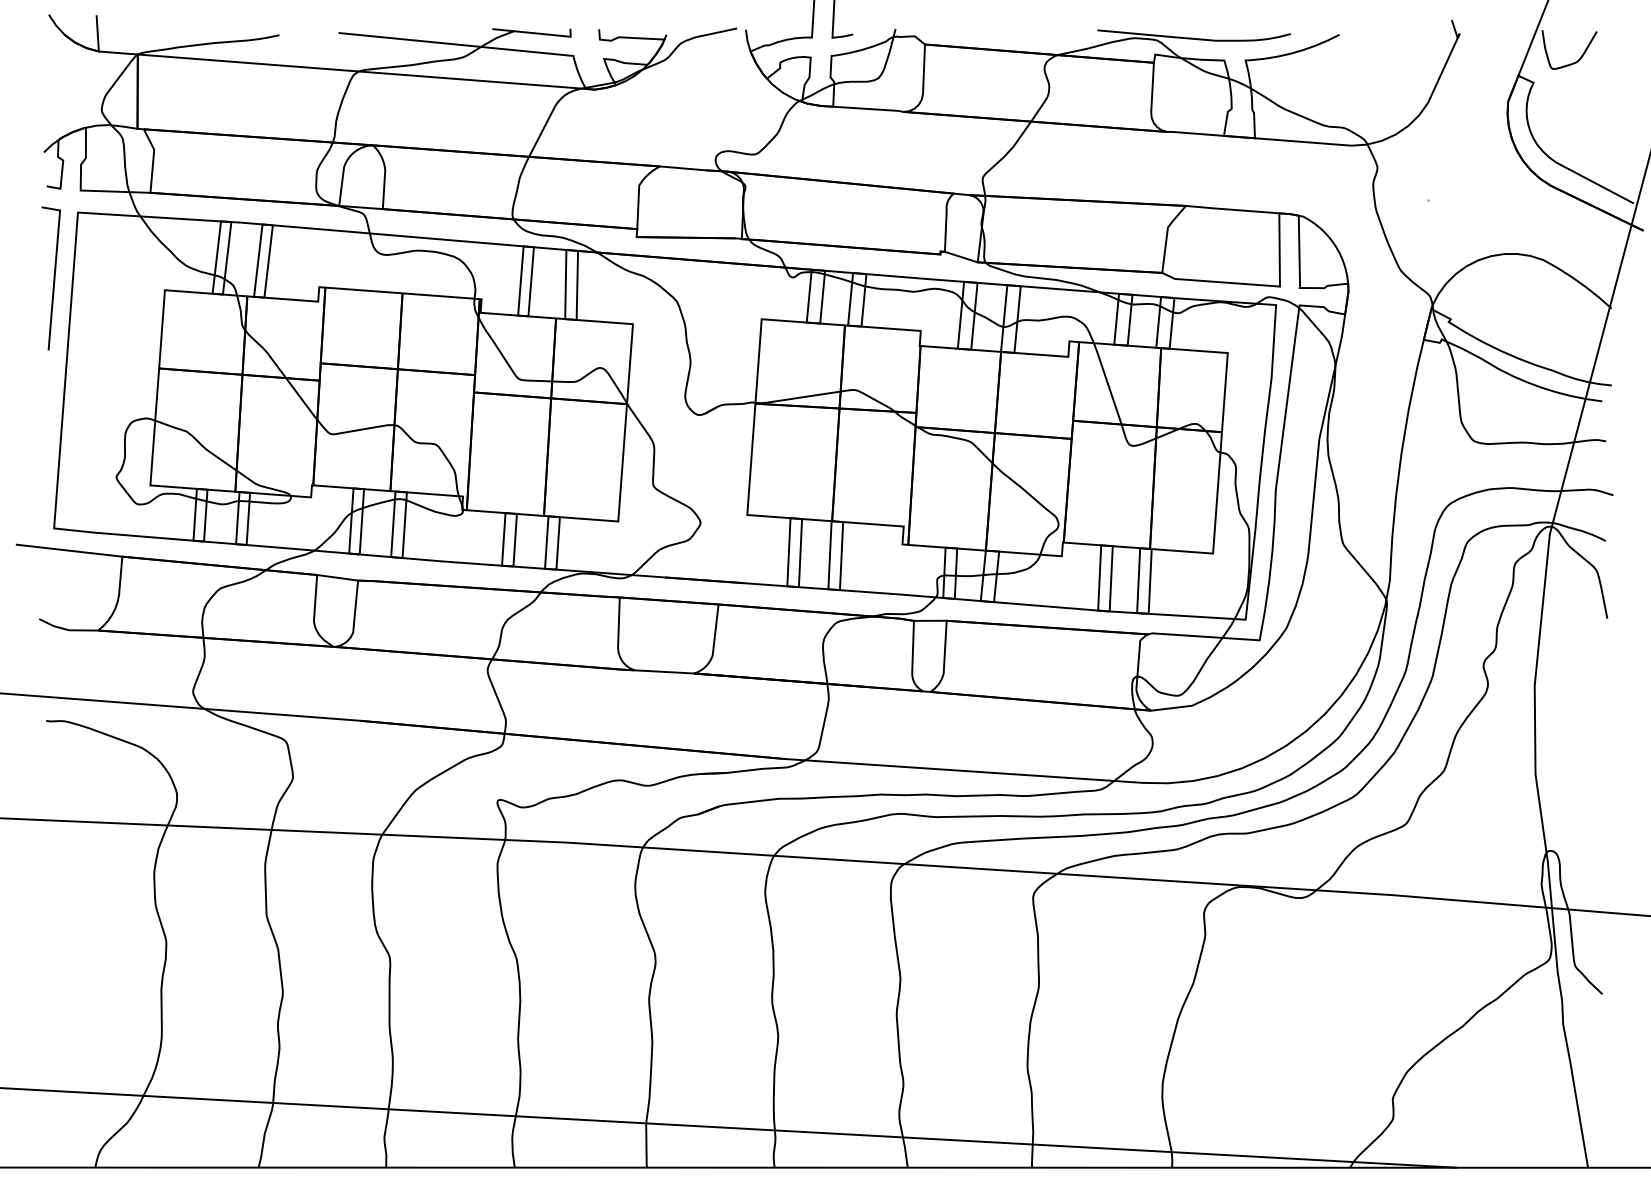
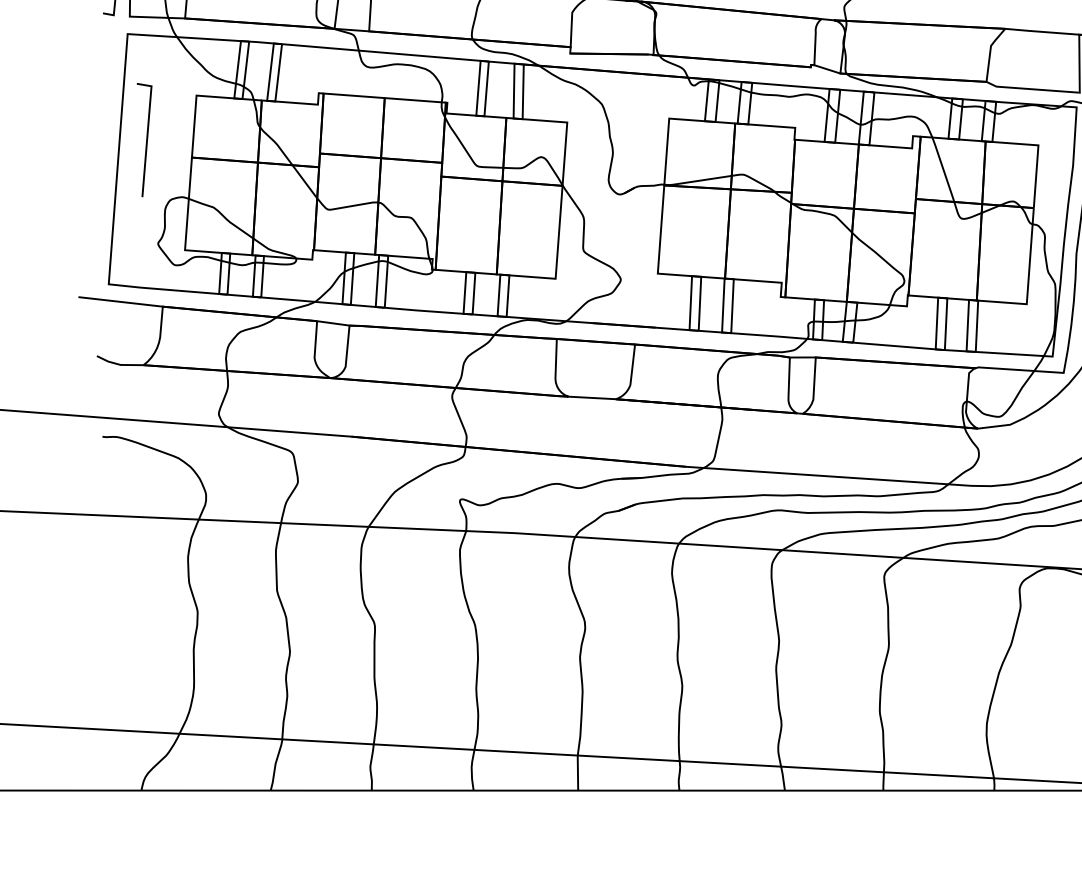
line: (53, 278) -> (146, 140), moved

